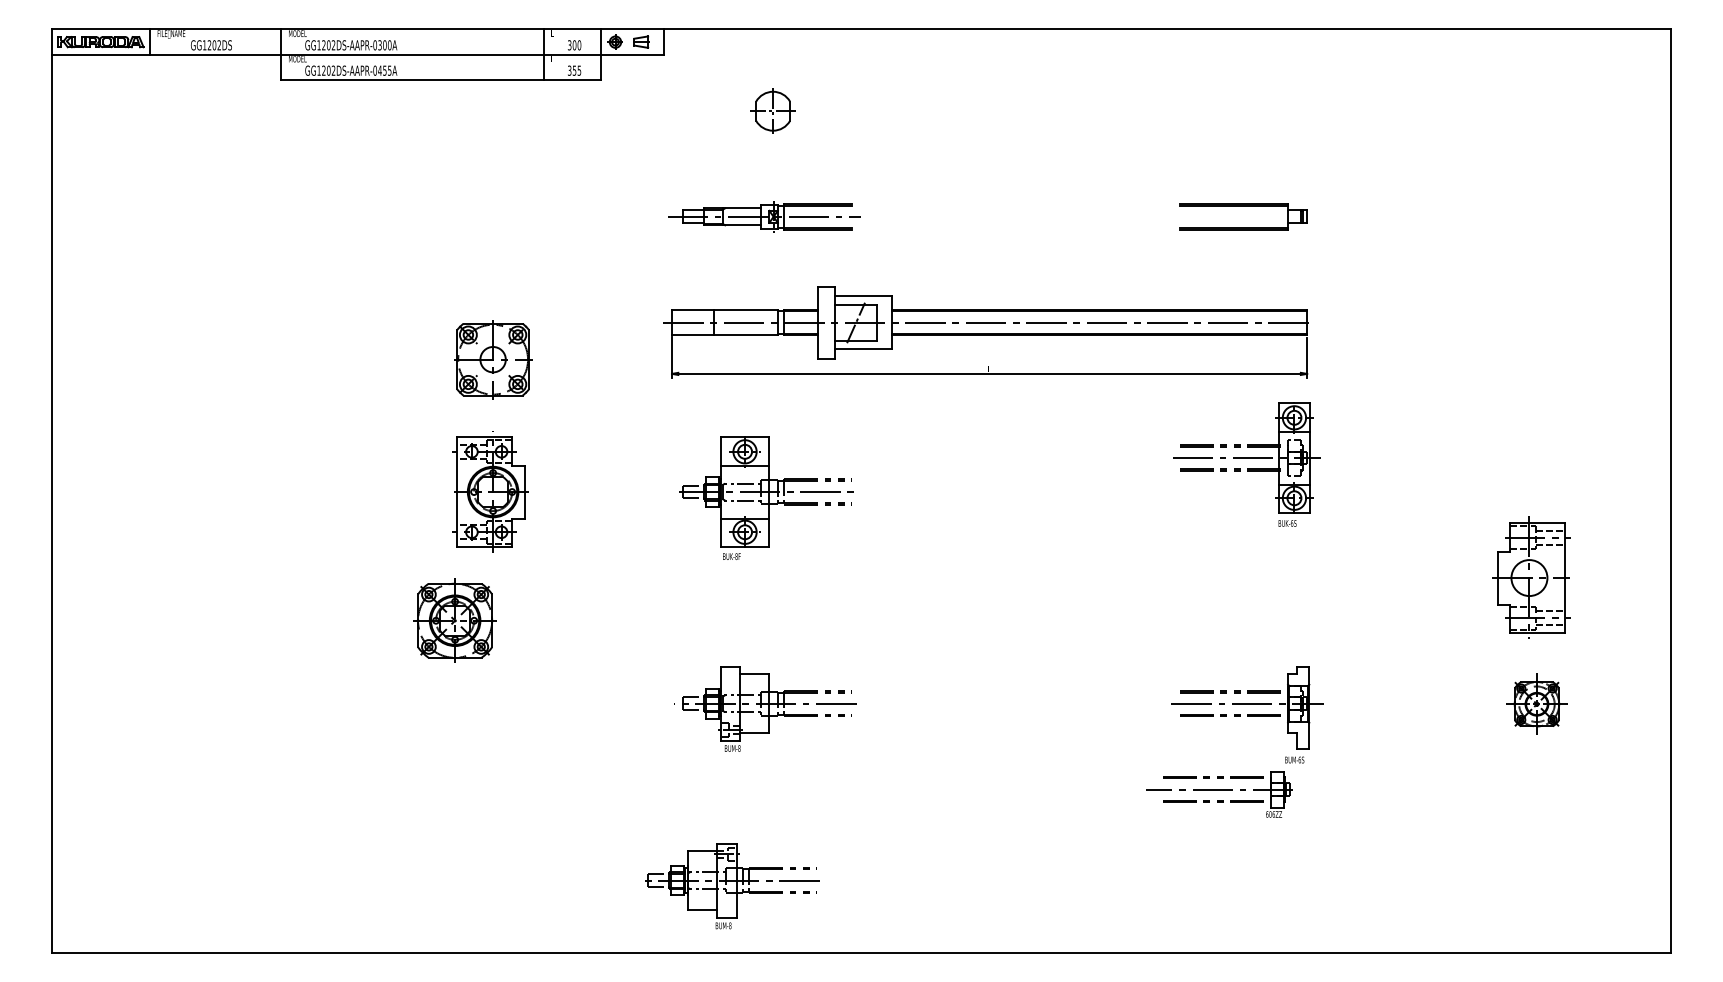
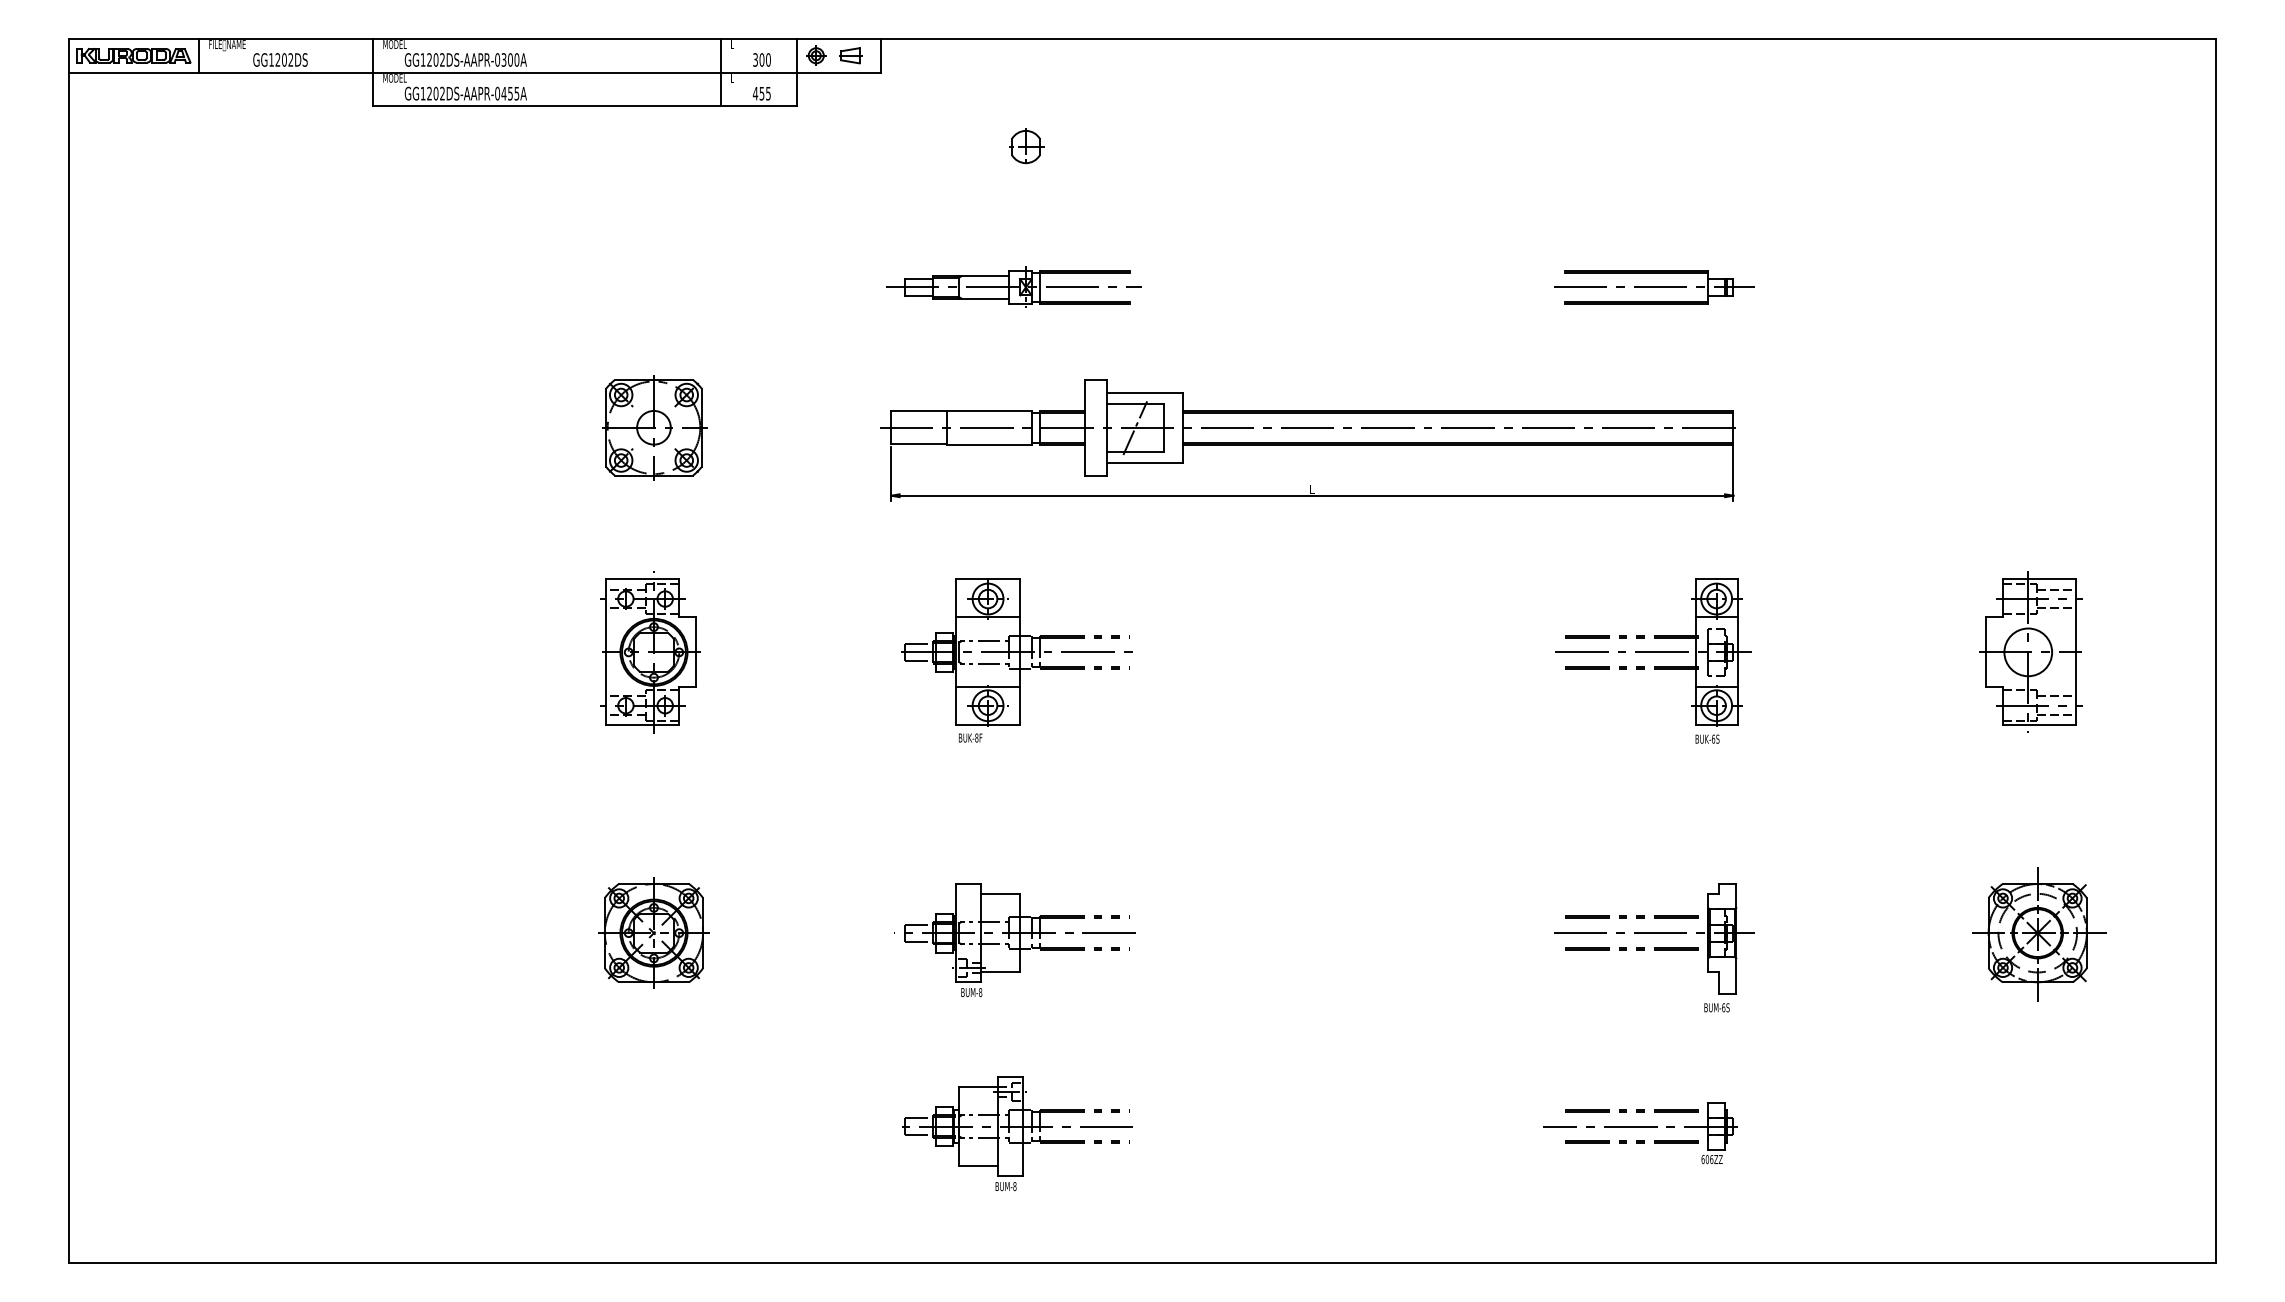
text: (569, 70) -> (755, 93), 355 -> 455
part: (774, 110) -> (1027, 146), size x0.62
line: (1247, 216) -> (1654, 286), added
part: (493, 359) -> (654, 427), moved
part: (1246, 464) -> (1653, 660), moved
part: (1531, 577) -> (2030, 651), moved
part: (454, 620) -> (653, 932), moved
part: (1537, 704) -> (2038, 934), size x1.67
part: (1219, 794) -> (1639, 1133), moved
part: (732, 886) -> (1017, 1134), moved

